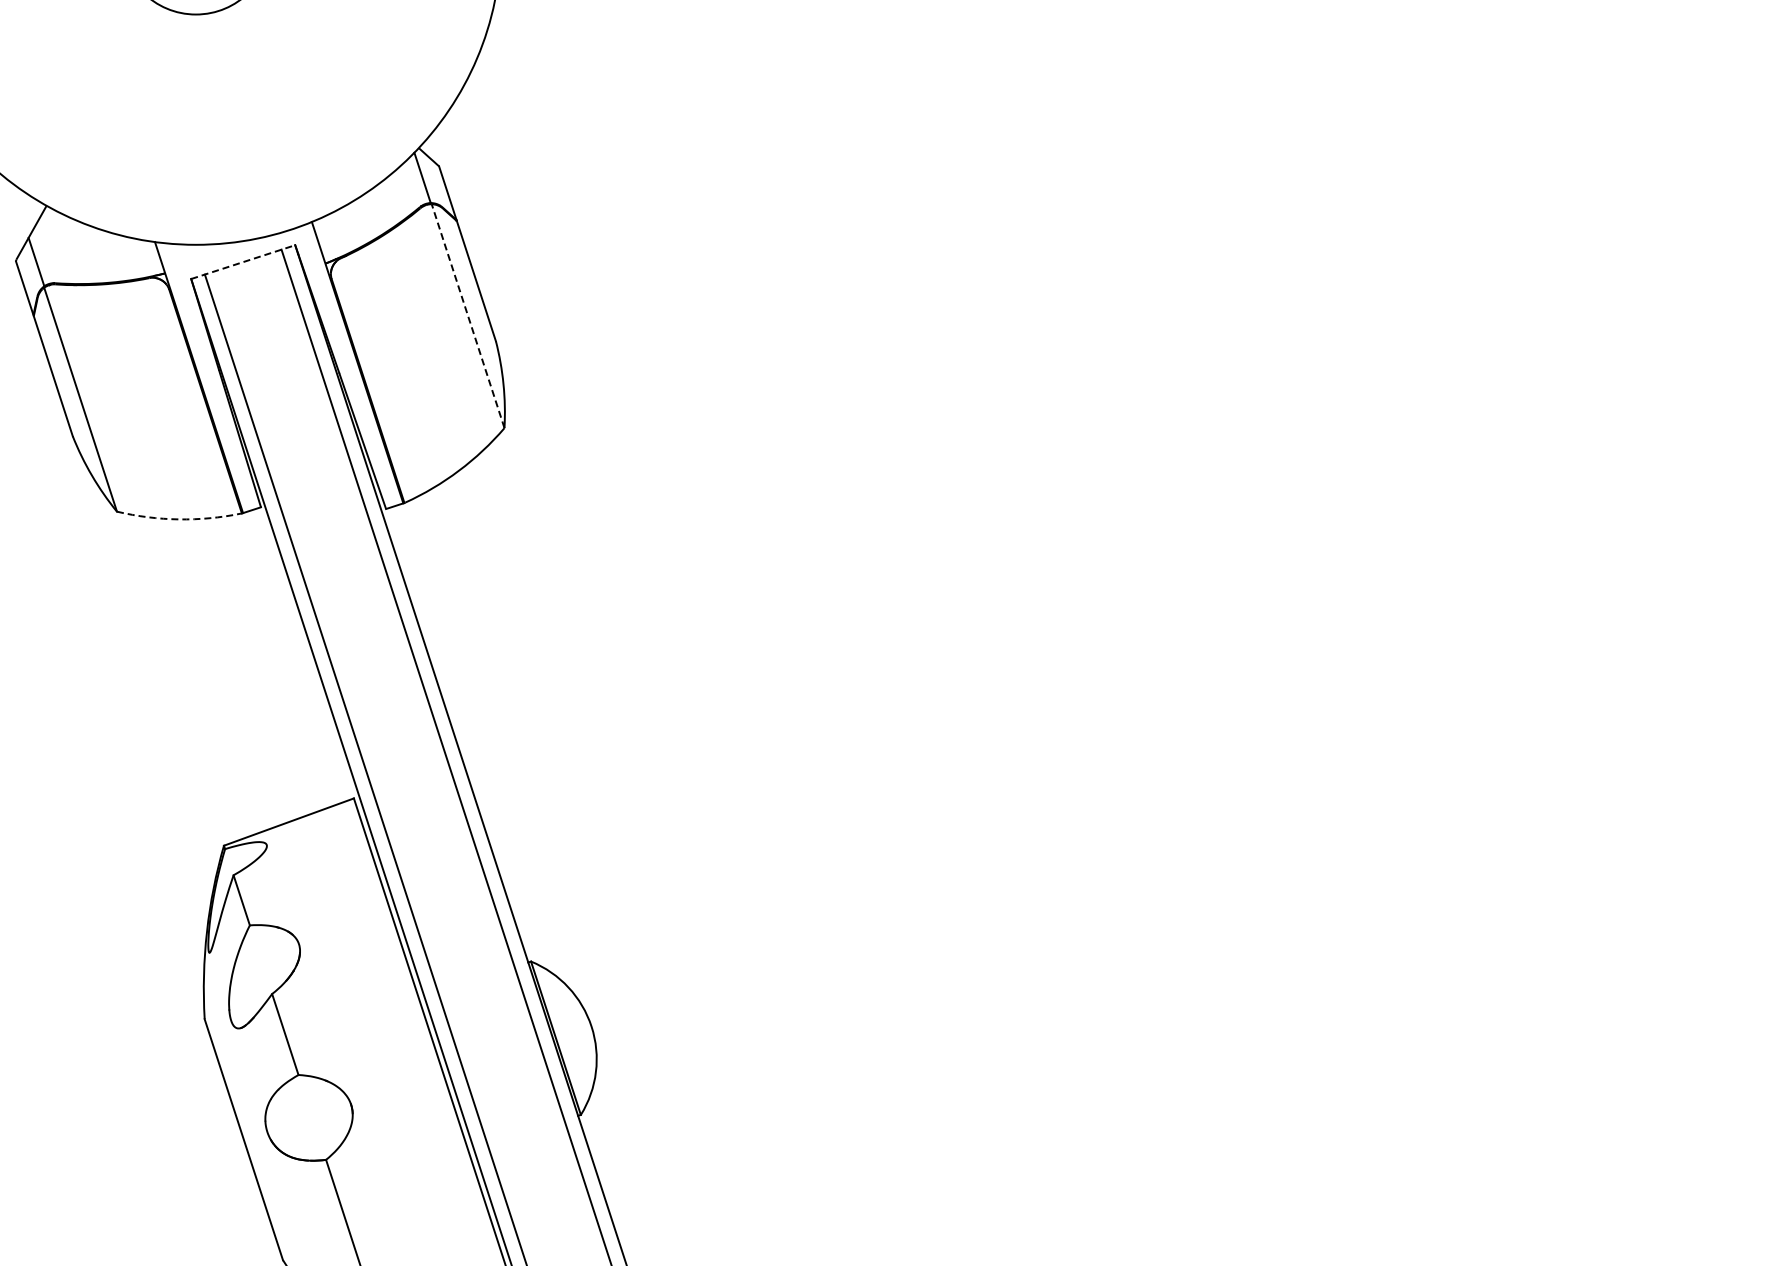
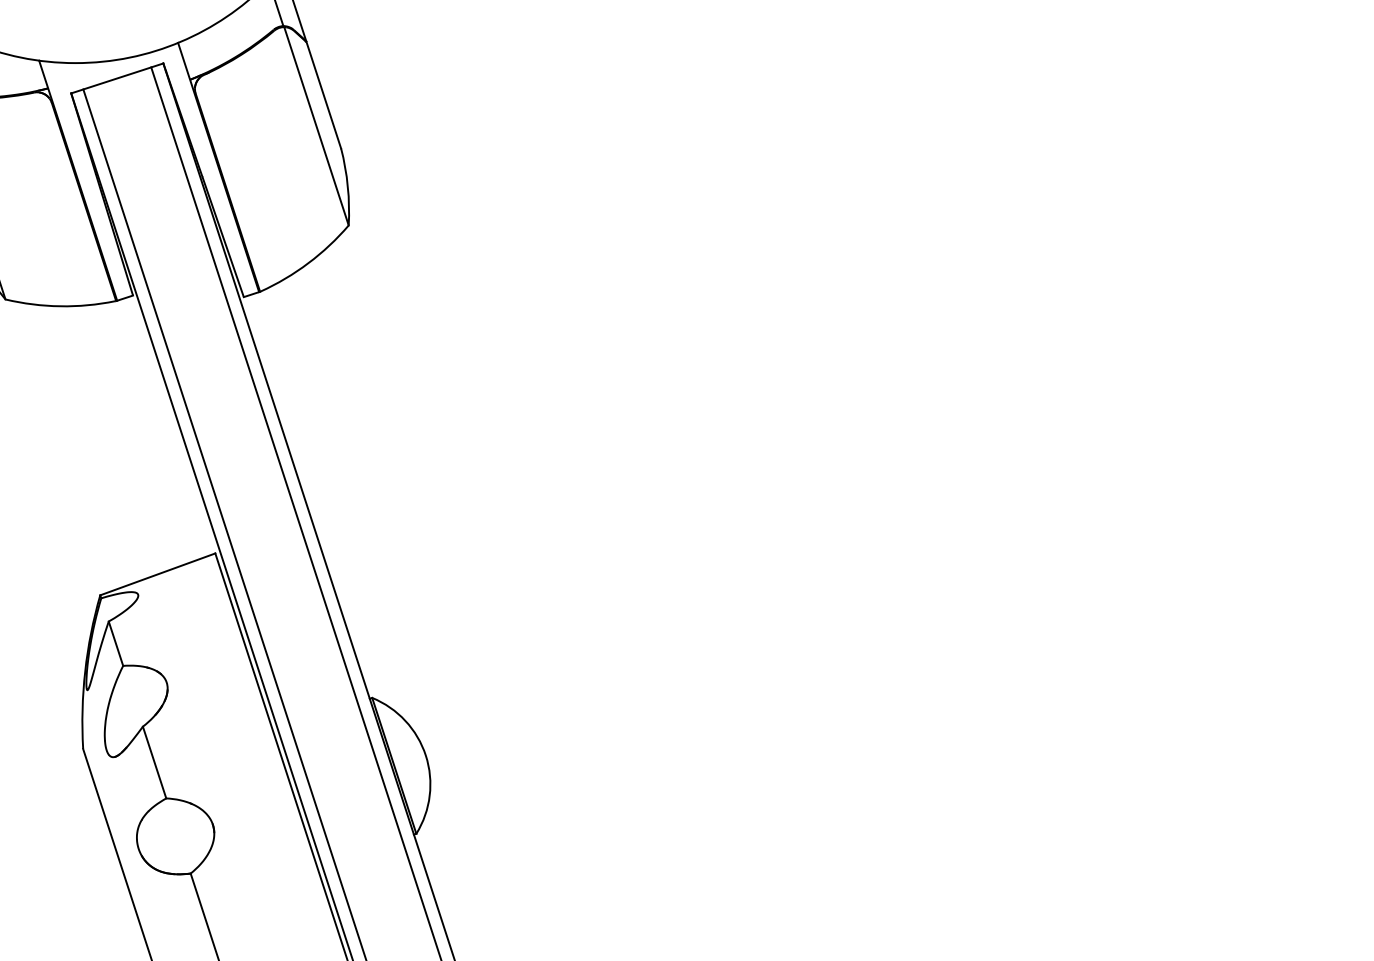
line: (243, 262) -> (117, 78), dashed -> solid
line: (468, 316) -> (316, 126), dashed -> solid
arc: (178, 519) -> (59, 306), dashed -> solid

